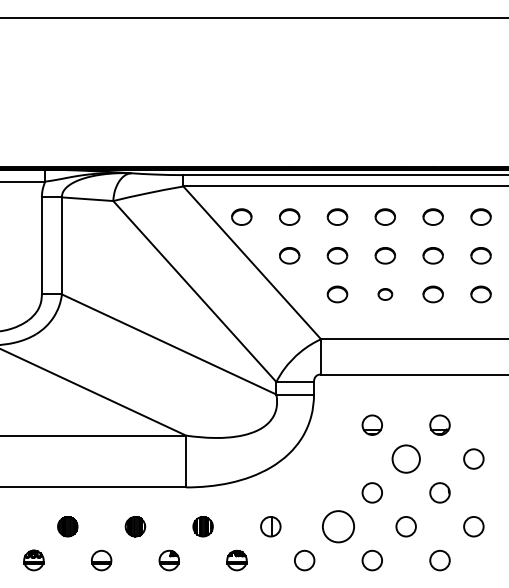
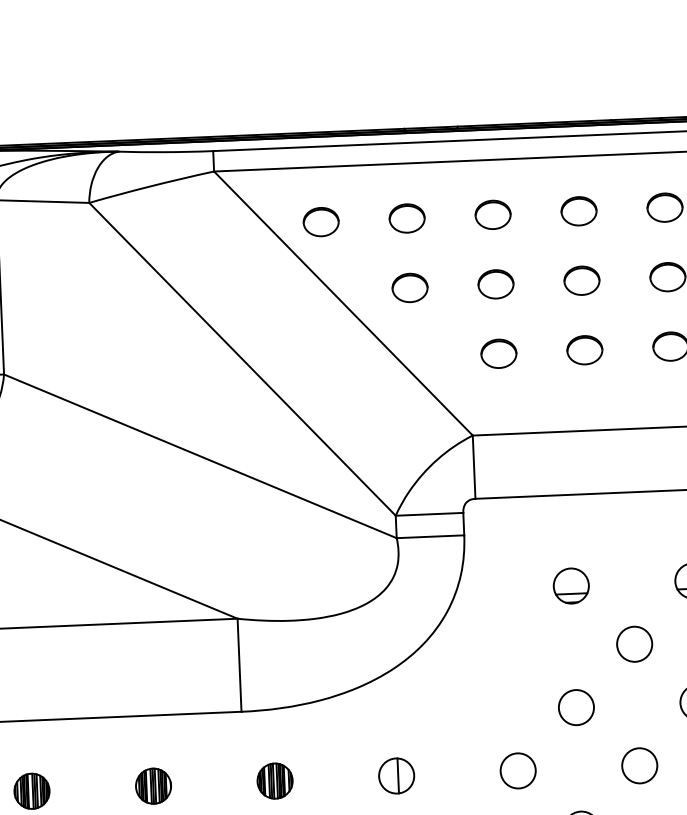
part: (385, 294) -> (585, 350), size x1.43
circle: (405, 458) -> (633, 643), size x0.71
circle: (338, 526) -> (518, 770), size x0.62

